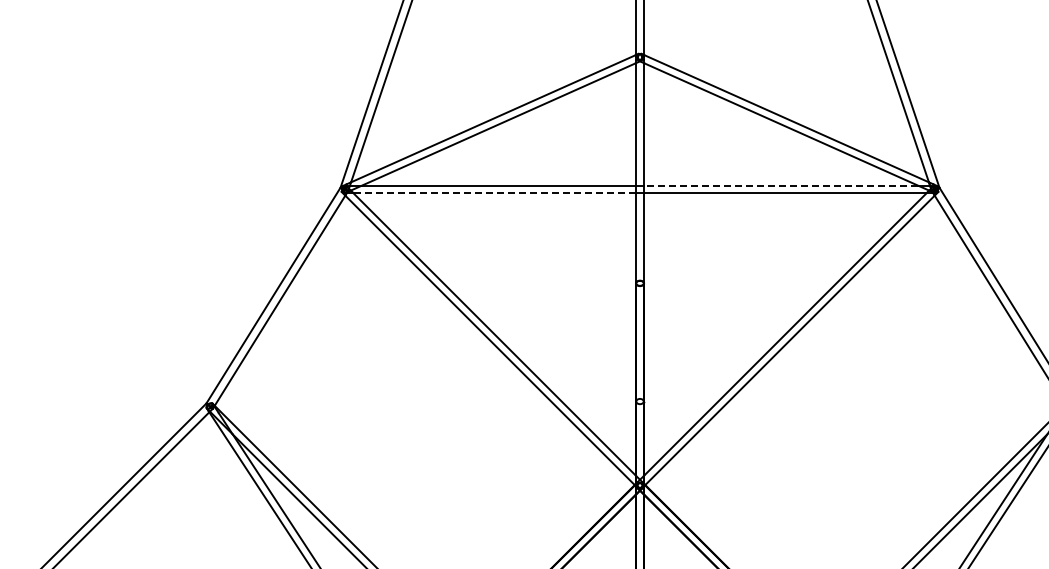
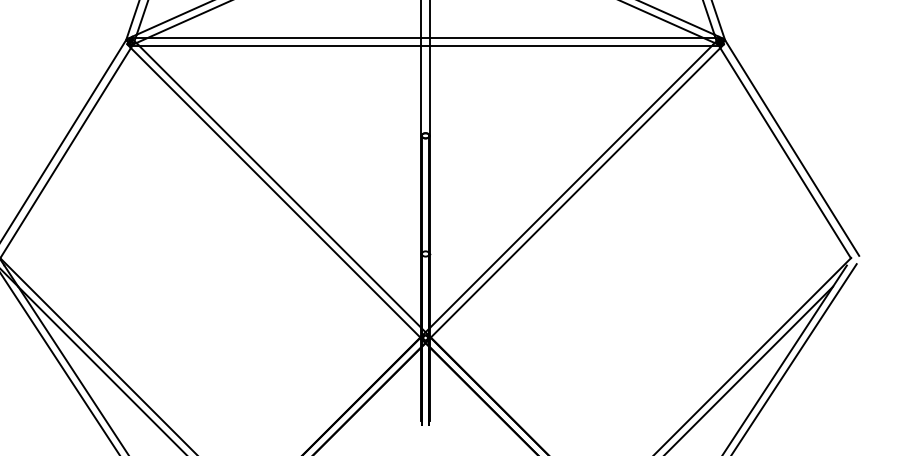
line: (780, 185) -> (566, 37), dashed -> solid
line: (494, 193) -> (280, 45), dashed -> solid

